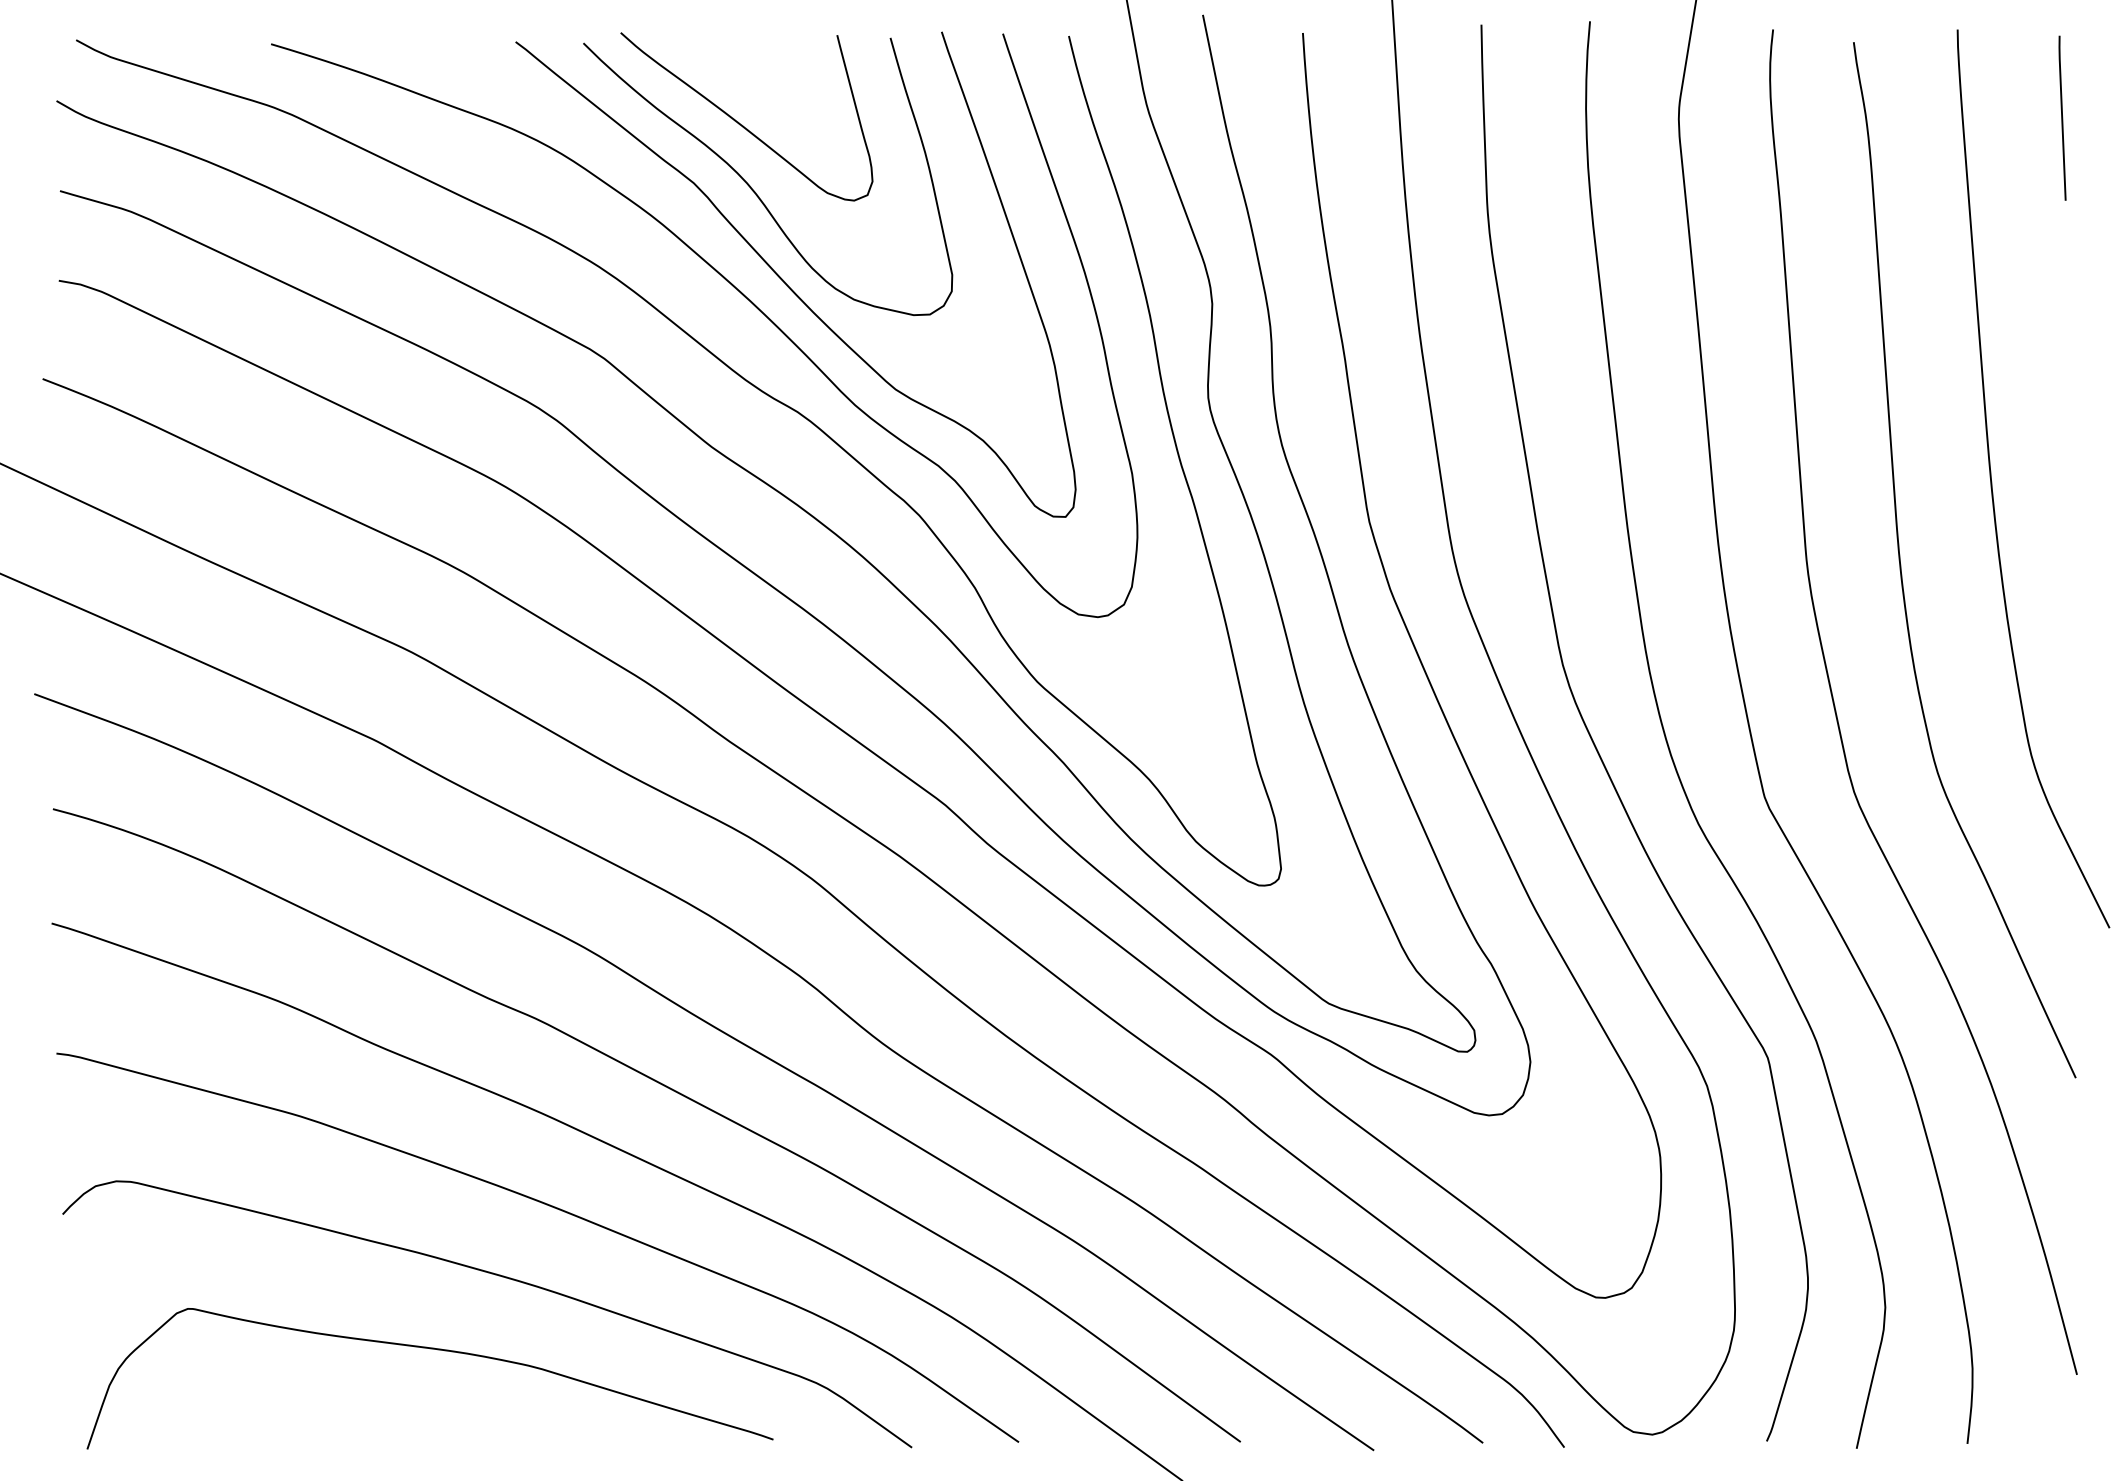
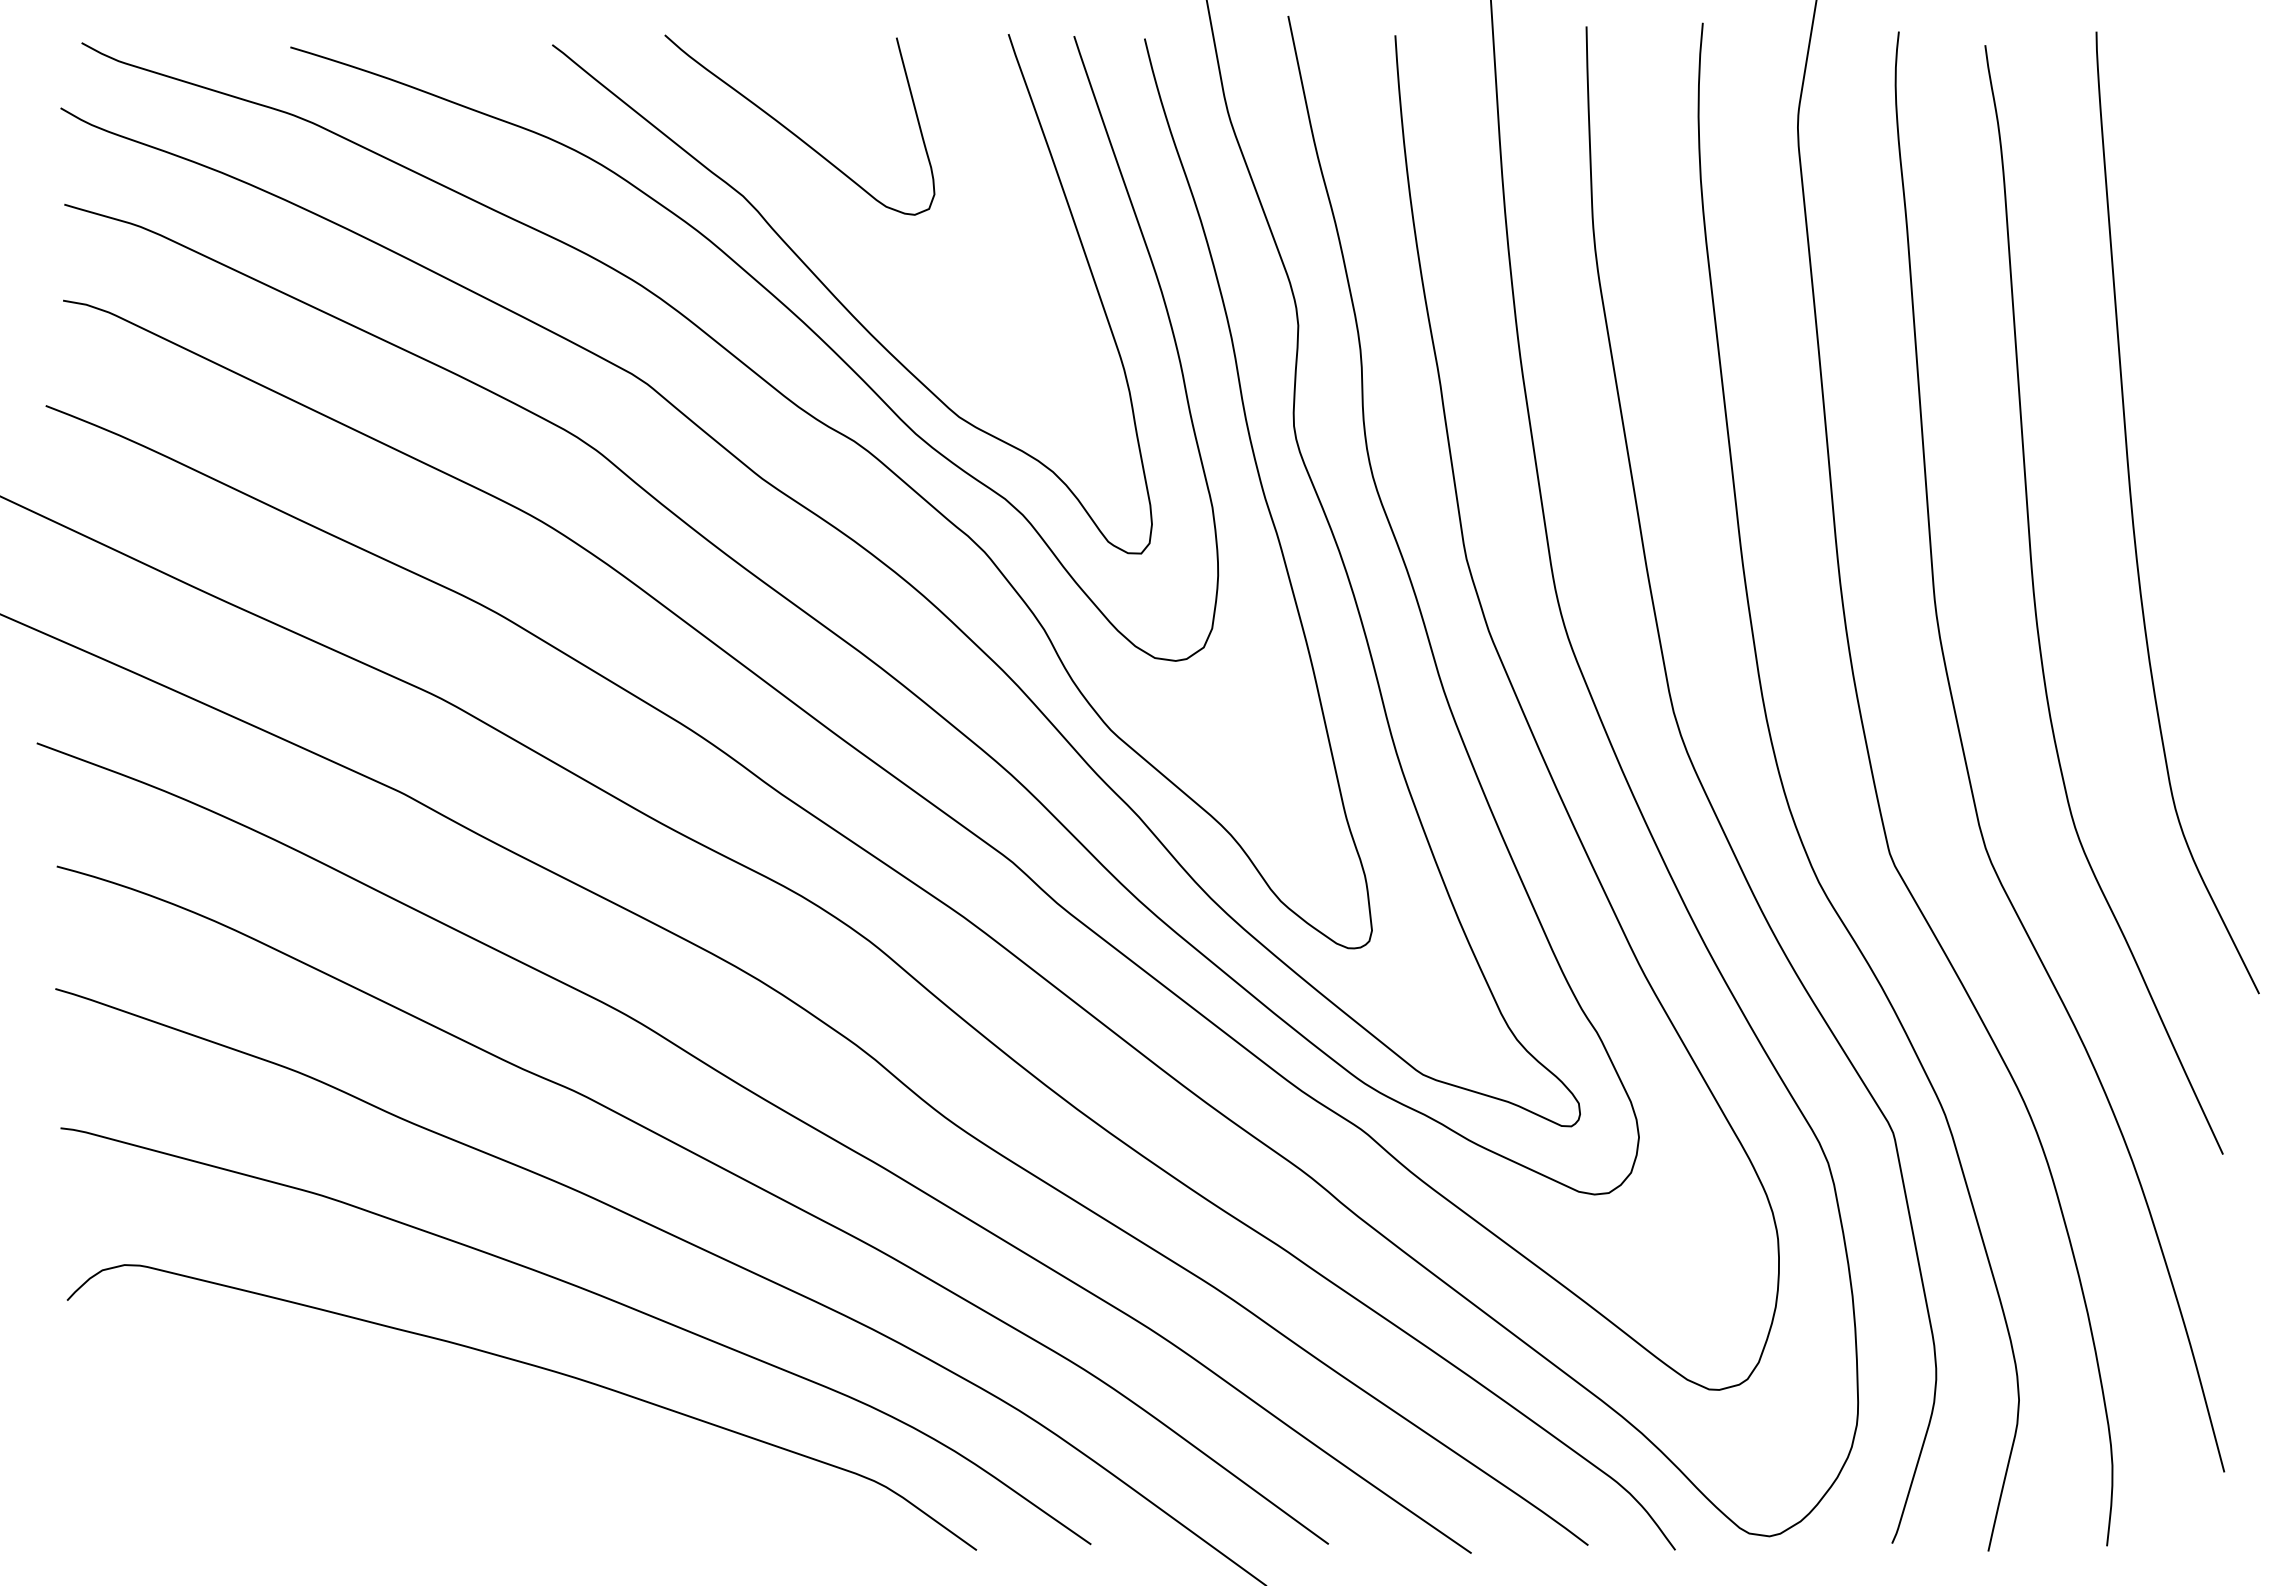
line: (2062, 118) -> (2208, 126), removed
curve: (753, 190) -> (807, 203), removed
curve: (433, 1349) -> (464, 1445), removed

